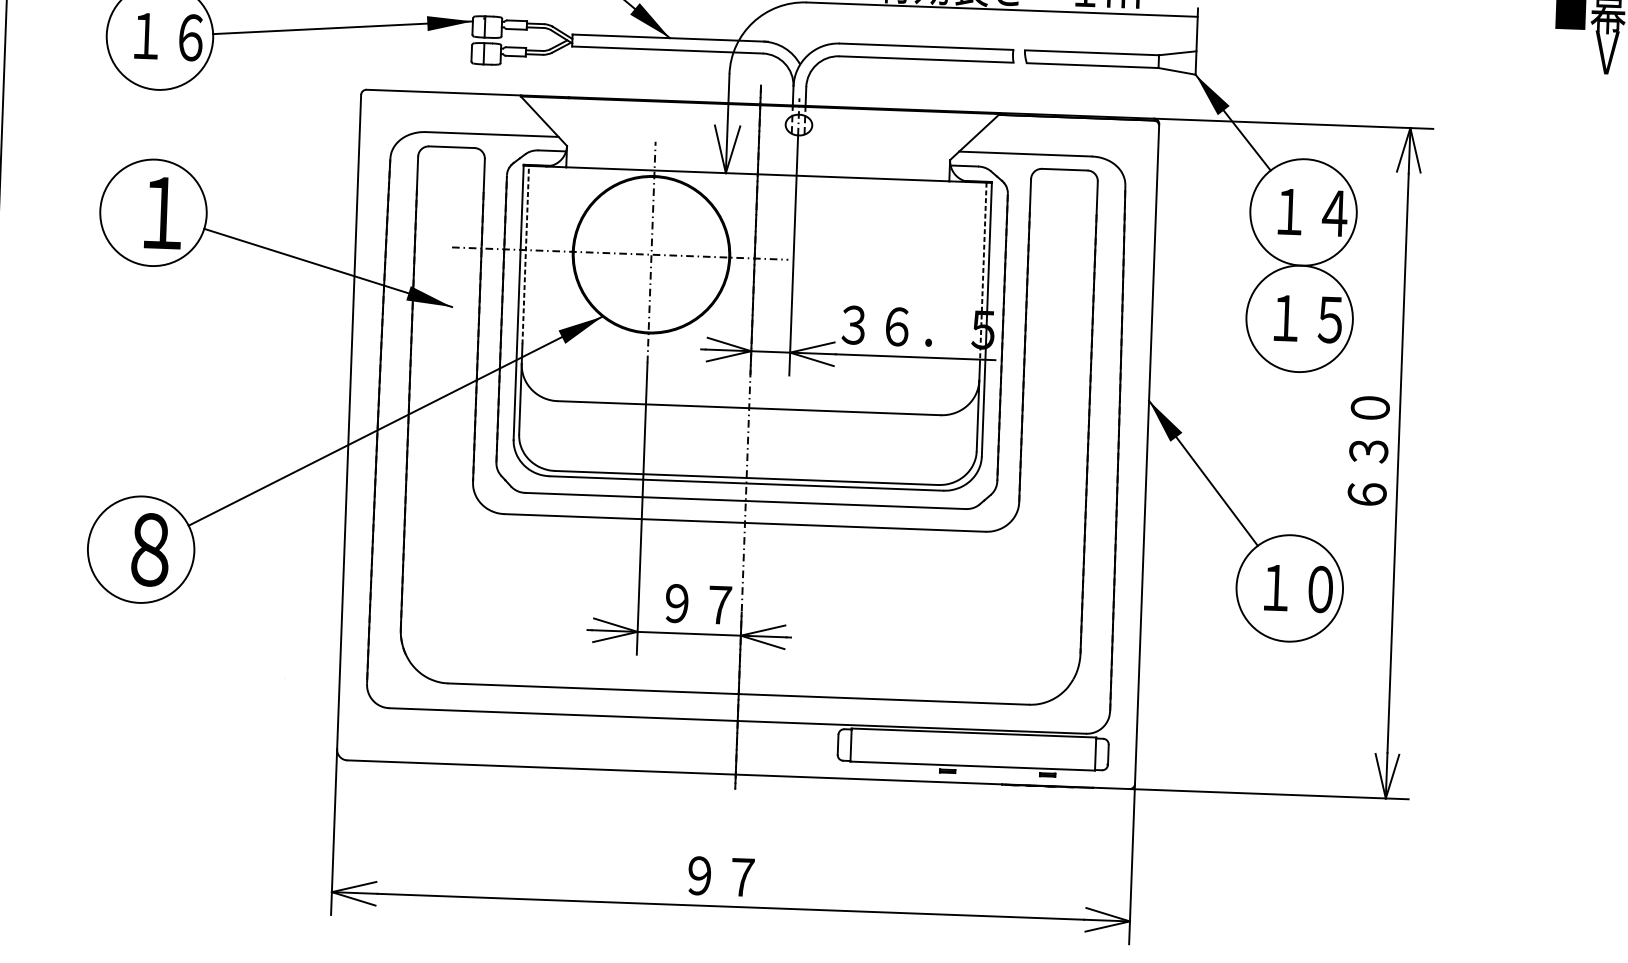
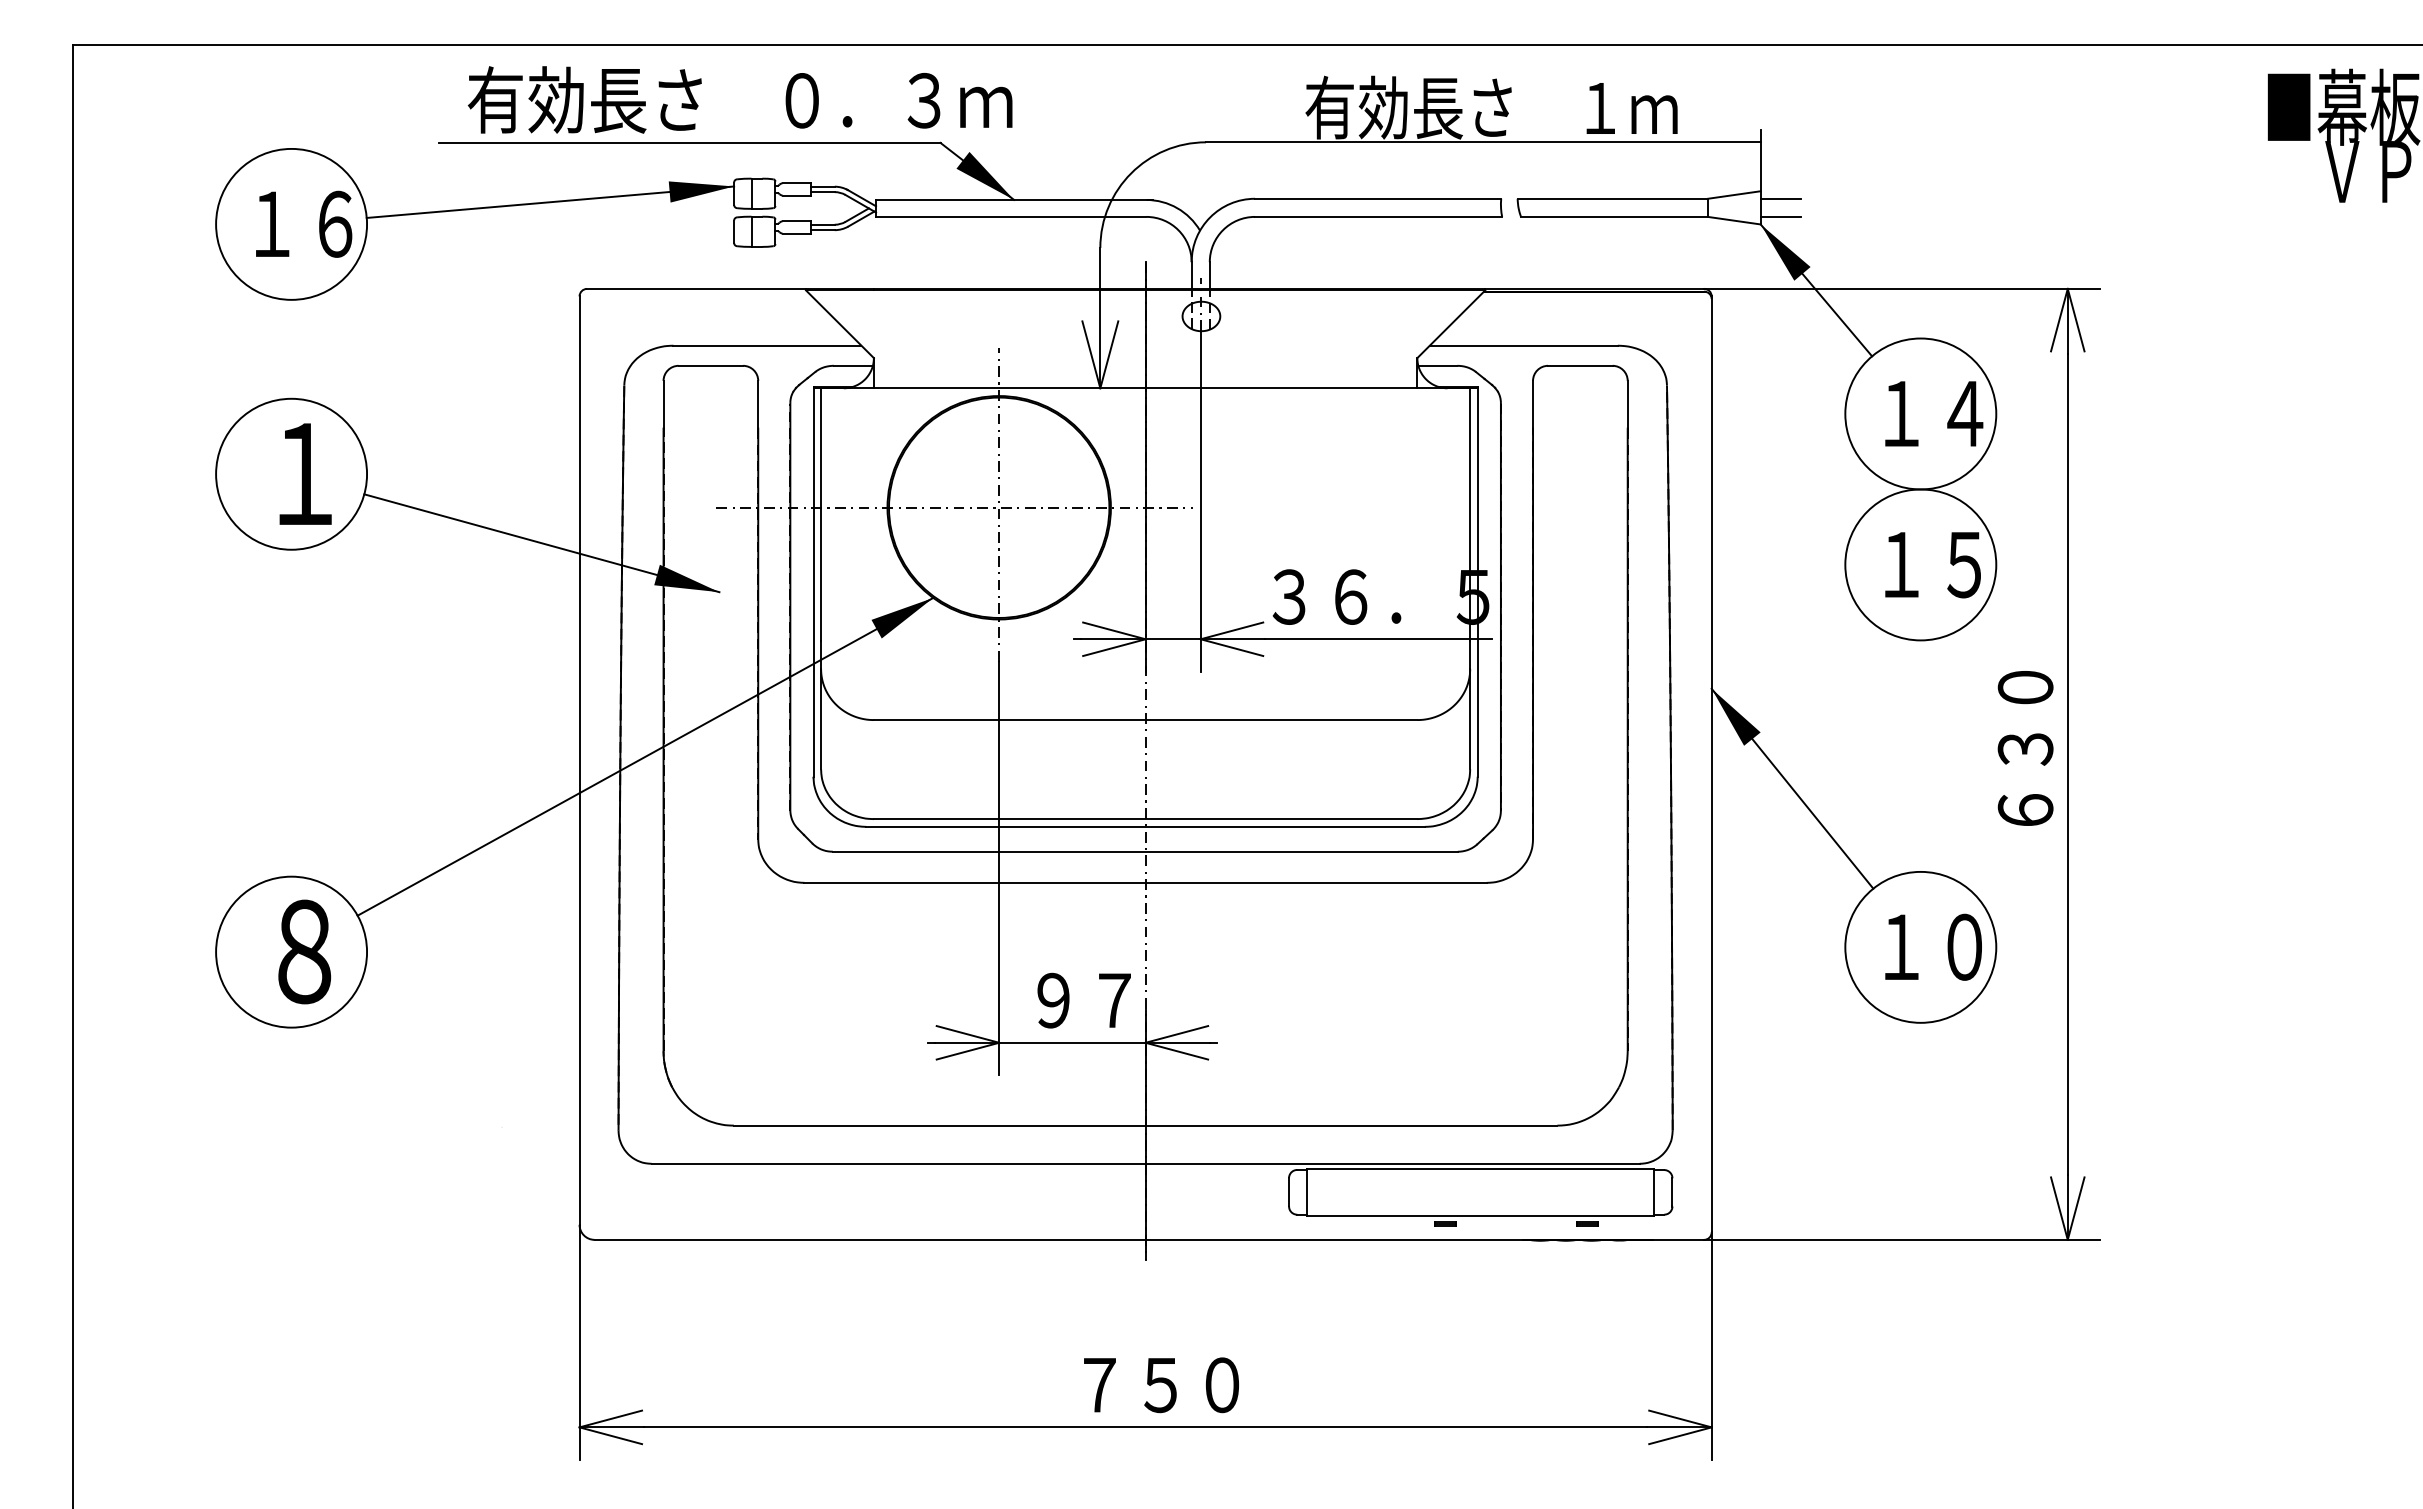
line: (1210, 56) -> (1780, 198), added
line: (1209, 69) -> (1780, 216), added
line: (526, 254) -> (821, 514), dashed -> solid
line: (983, 271) -> (1470, 514), dashed -> solid
text: (743, 877) -> (1161, 1385), ９７ -> ７５０

